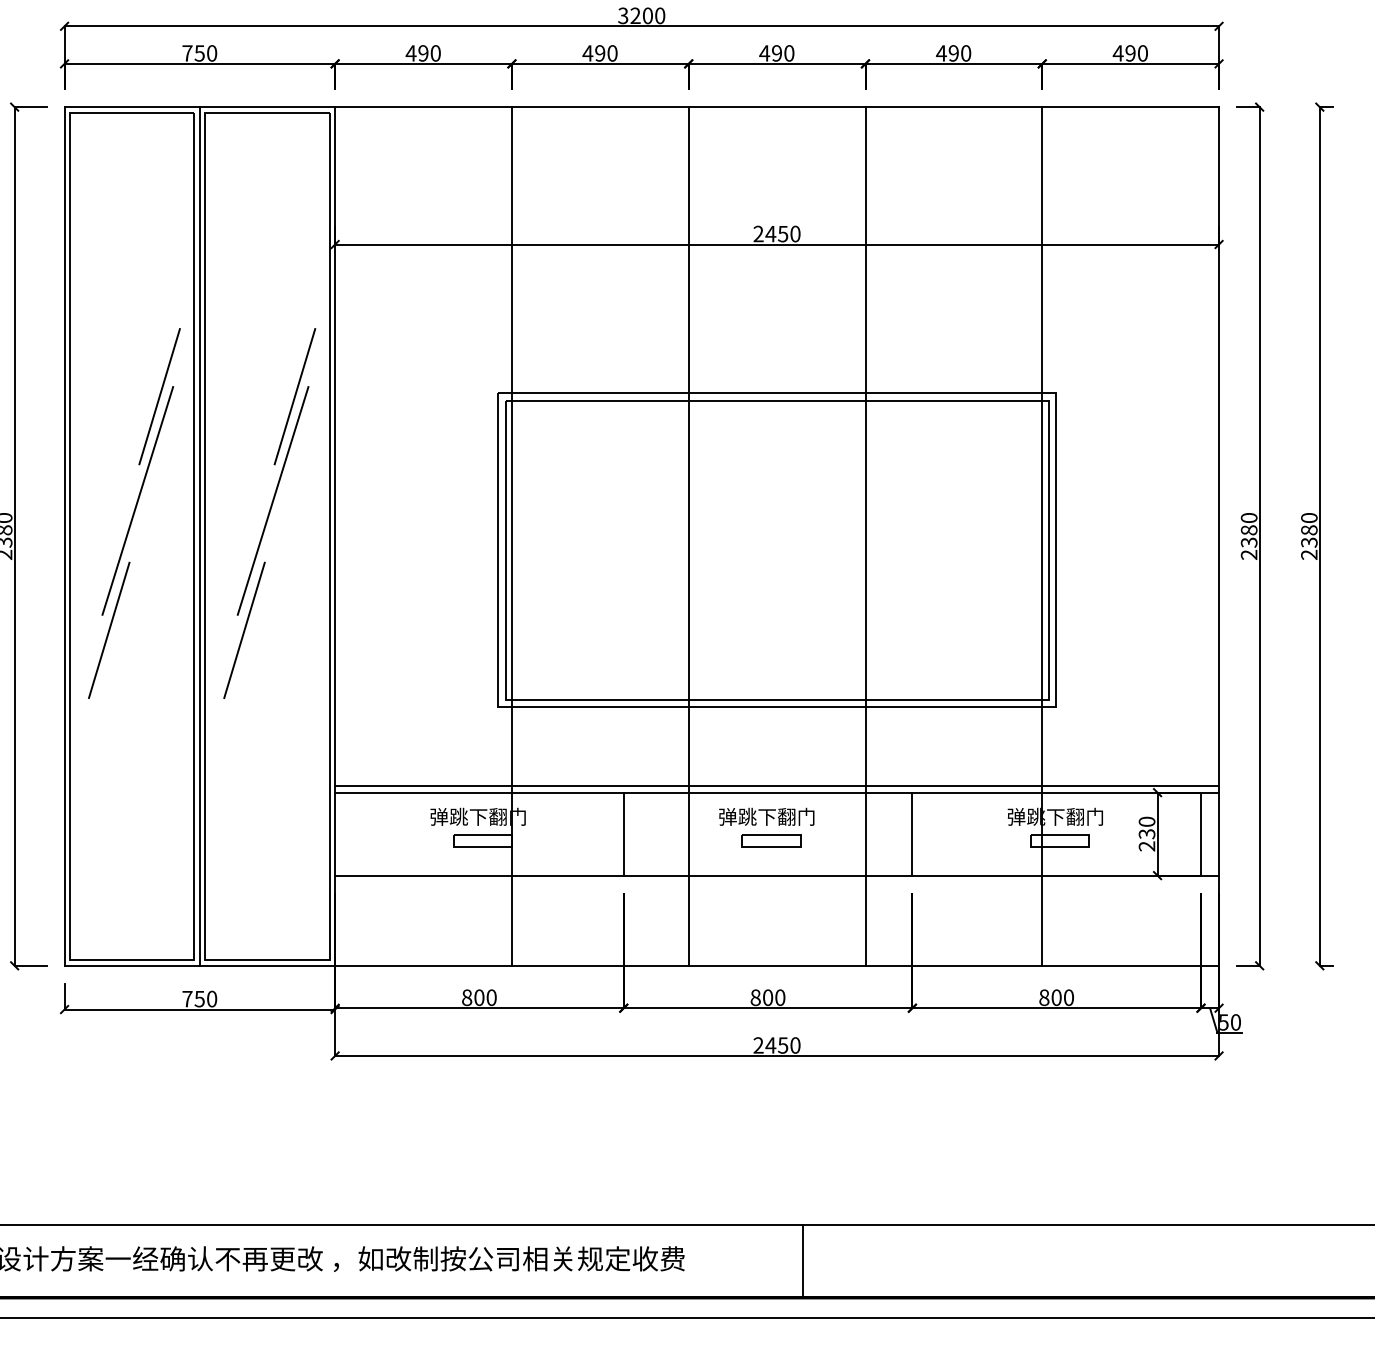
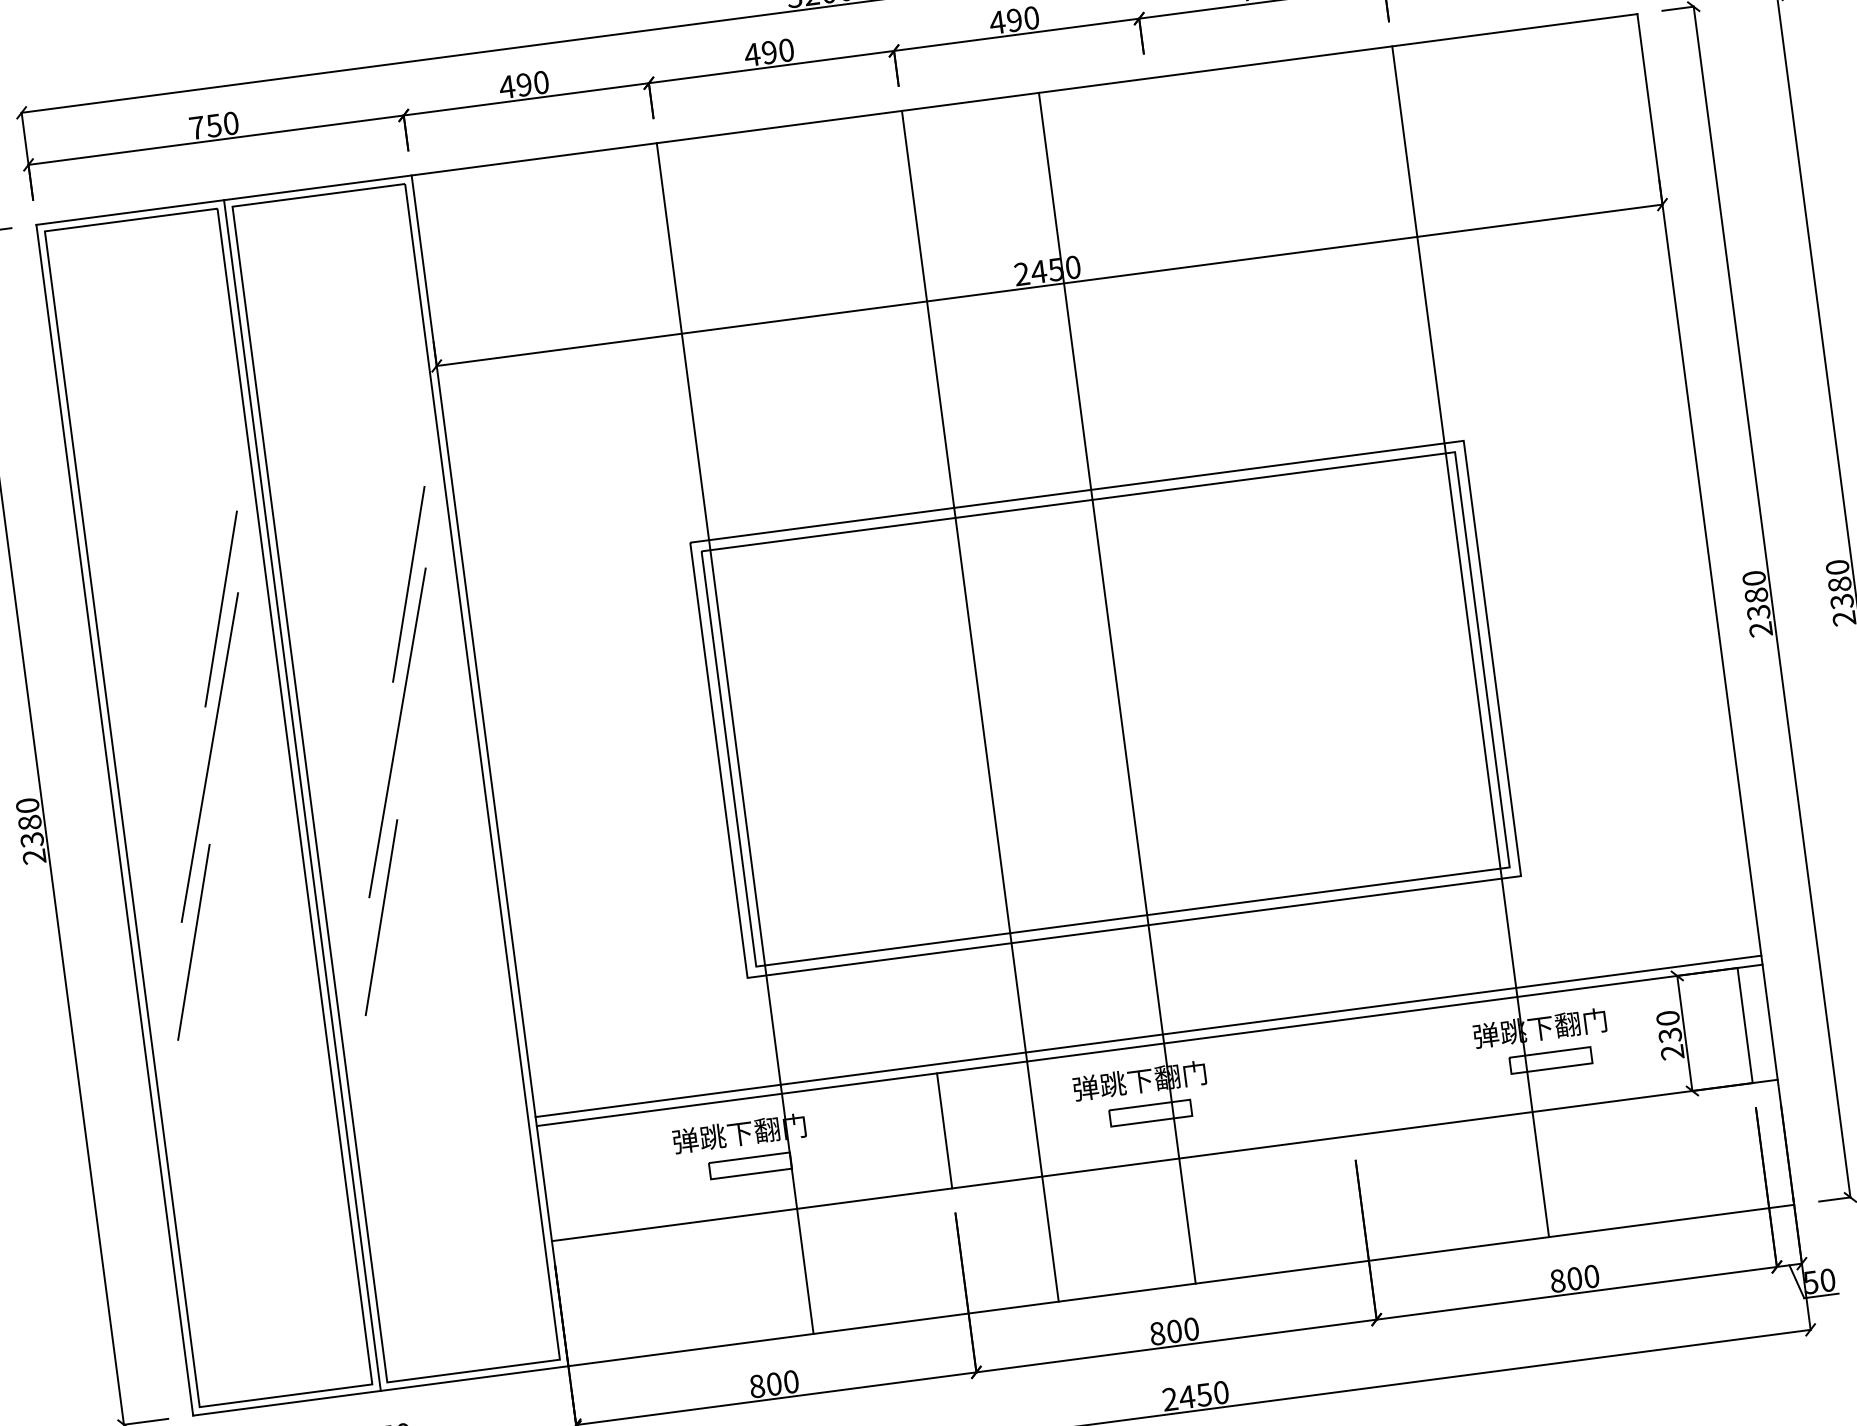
line: (865, 536) -> (1117, 688), moved
line: (912, 833) -> (1344, 1077), removed

